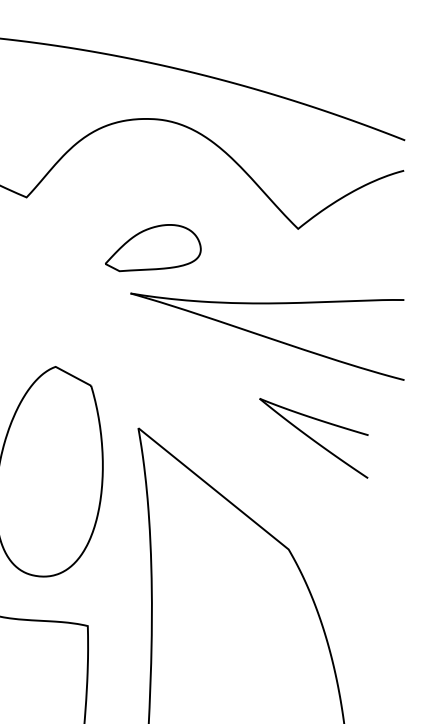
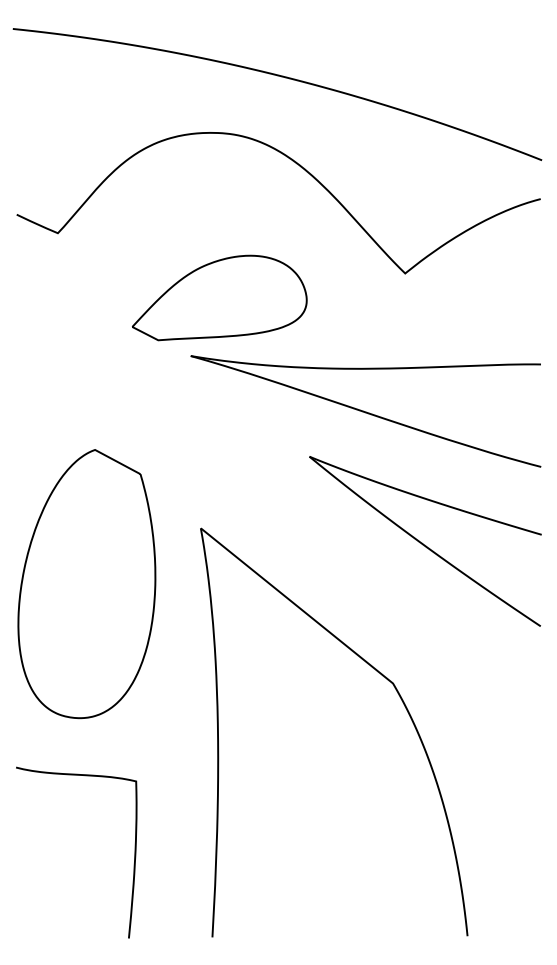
part: (152, 247) -> (219, 297), size x1.43
part: (314, 438) -> (425, 541), size x1.67

